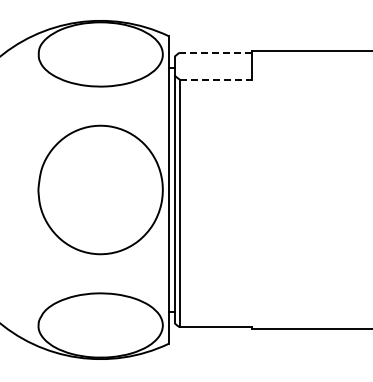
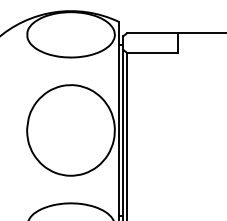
line: (215, 52) -> (152, 33), dashed -> solid
line: (215, 79) -> (152, 52), dashed -> solid

